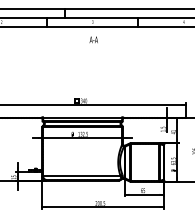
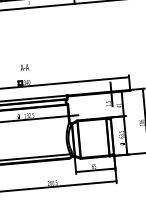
text: (93, 39) -> (24, 67), moved

